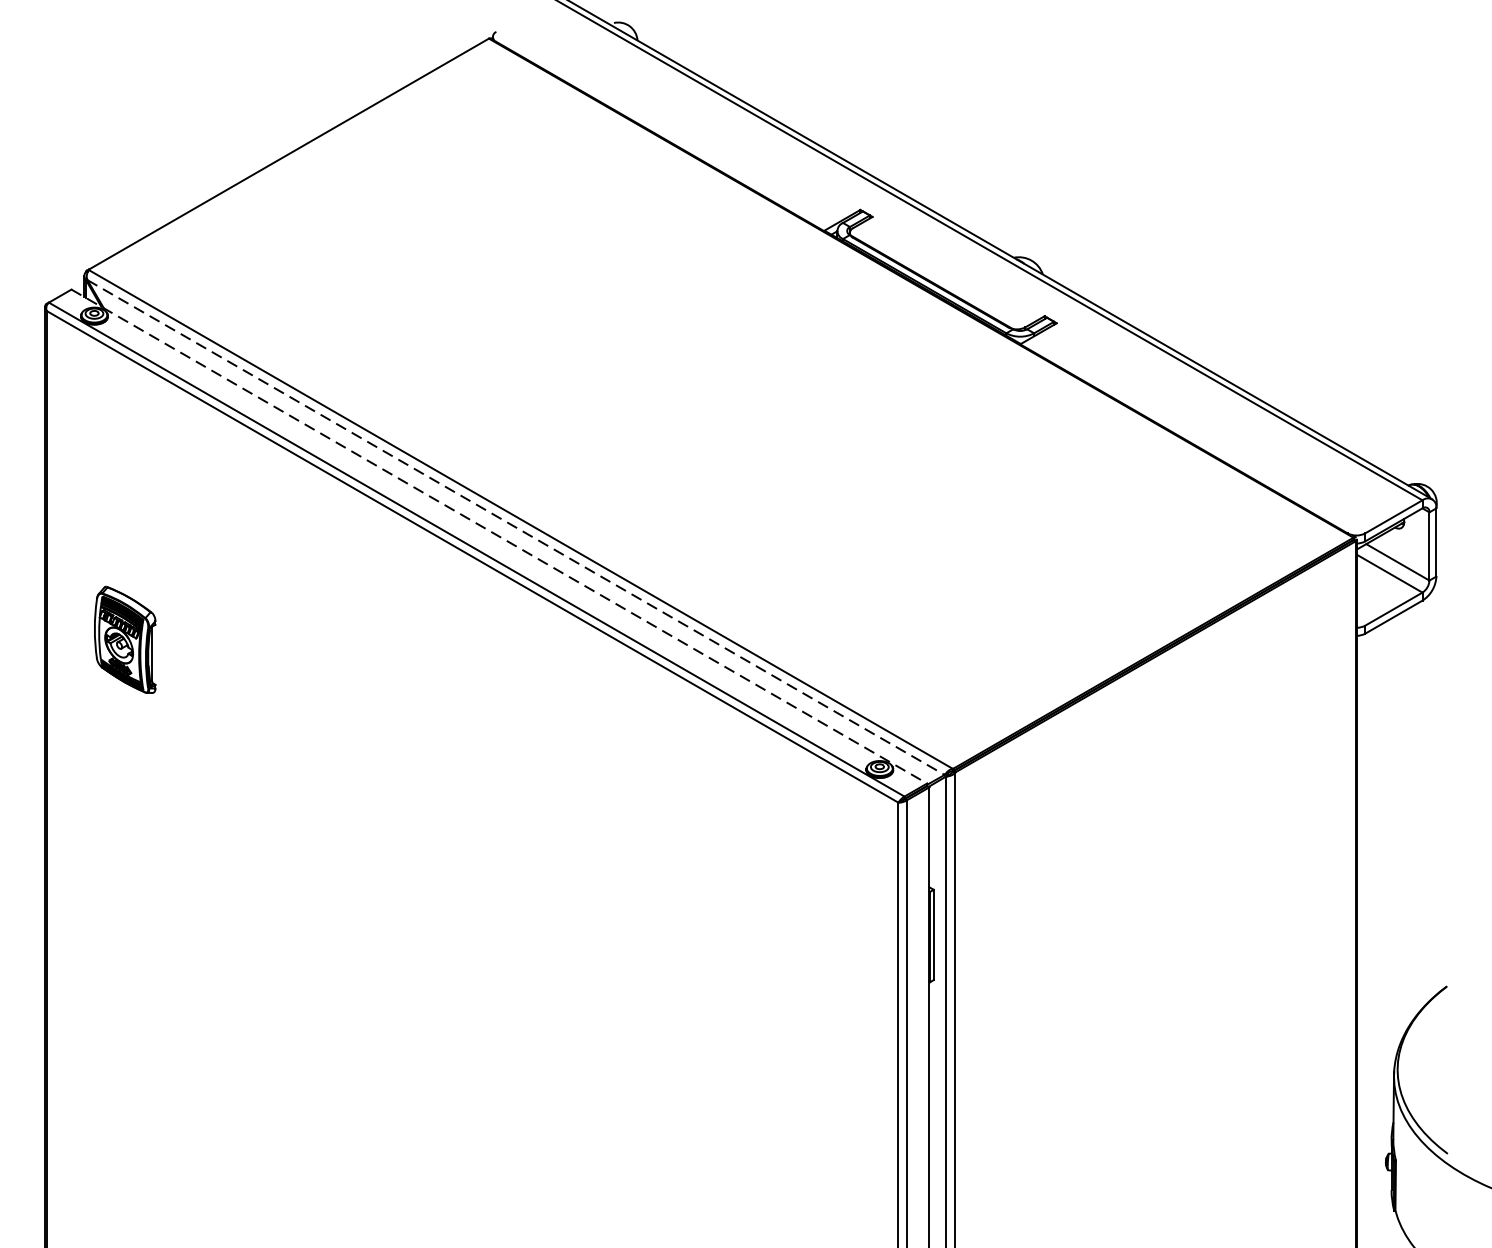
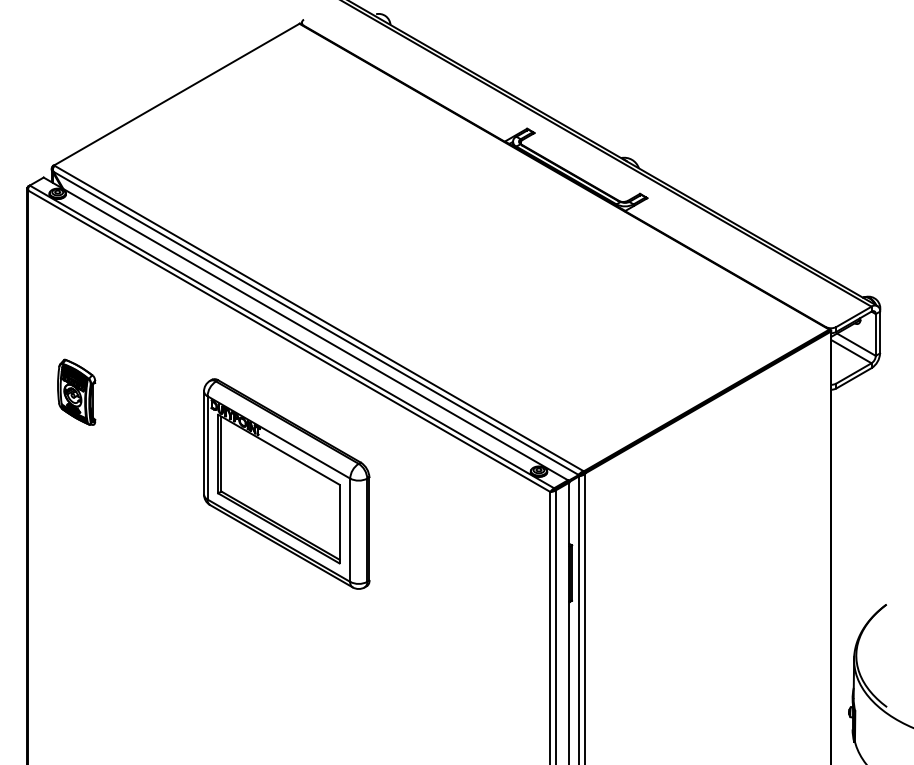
line: (516, 527) -> (316, 323), dashed -> solid
line: (498, 535) -> (305, 328), dashed -> solid
part: (467, 788) -> (286, 483), added

